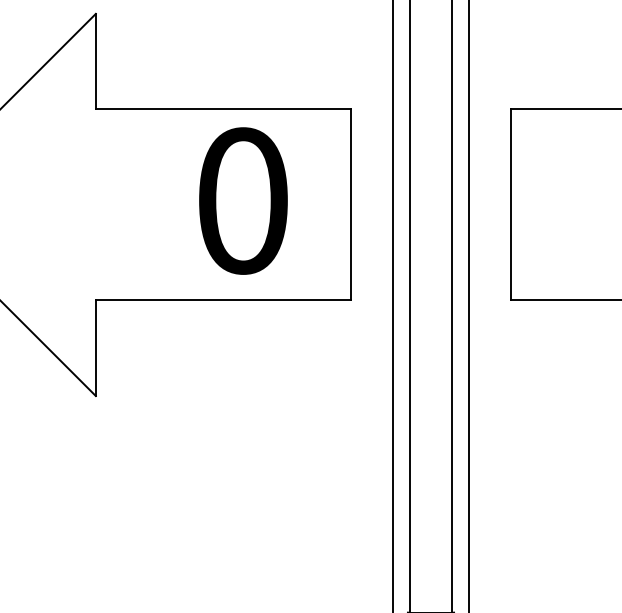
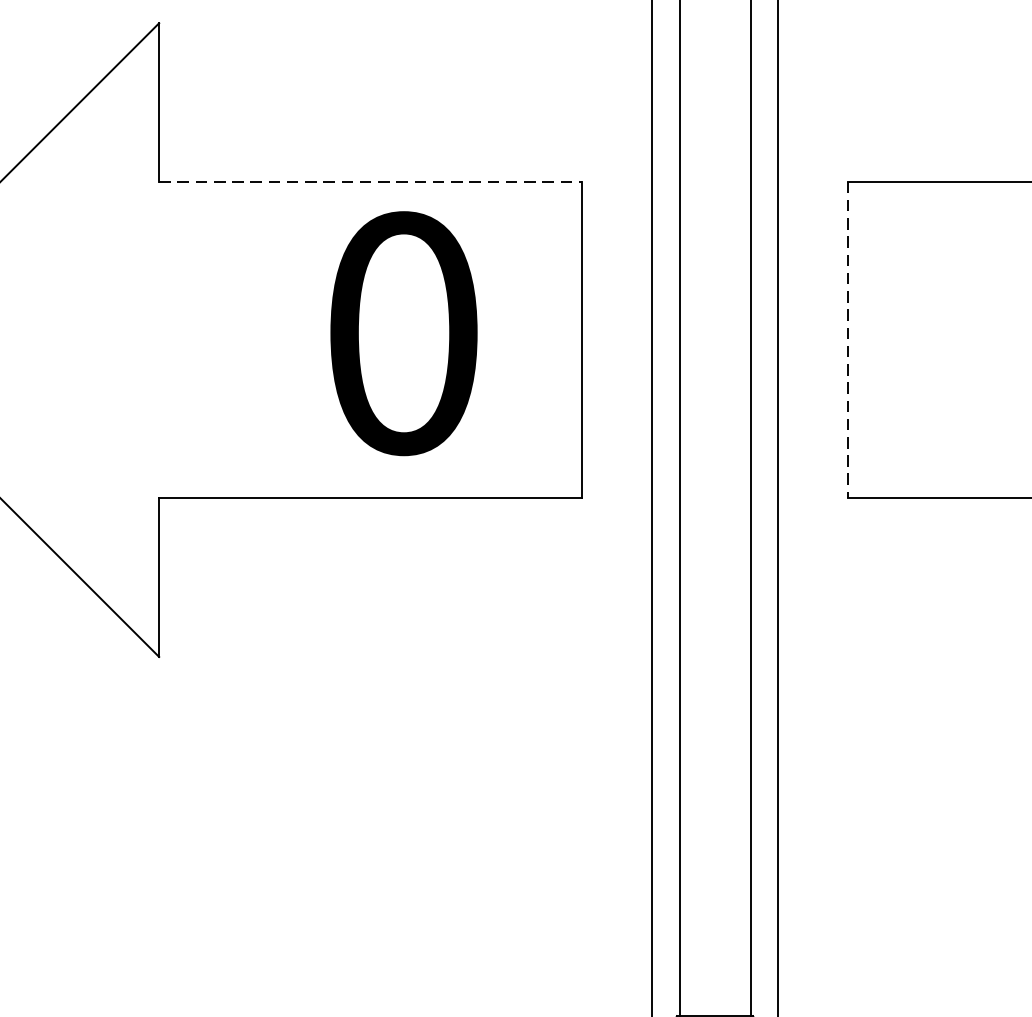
line: (223, 109) -> (370, 181), solid -> dashed
line: (511, 204) -> (848, 339), solid -> dashed

